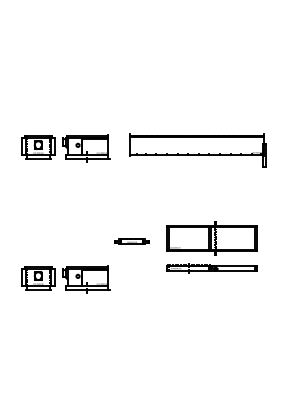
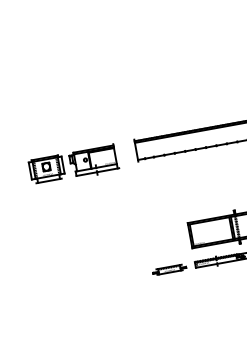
part: (131, 241) -> (169, 270), moved
part: (65, 279) -> (97, 294), removed

